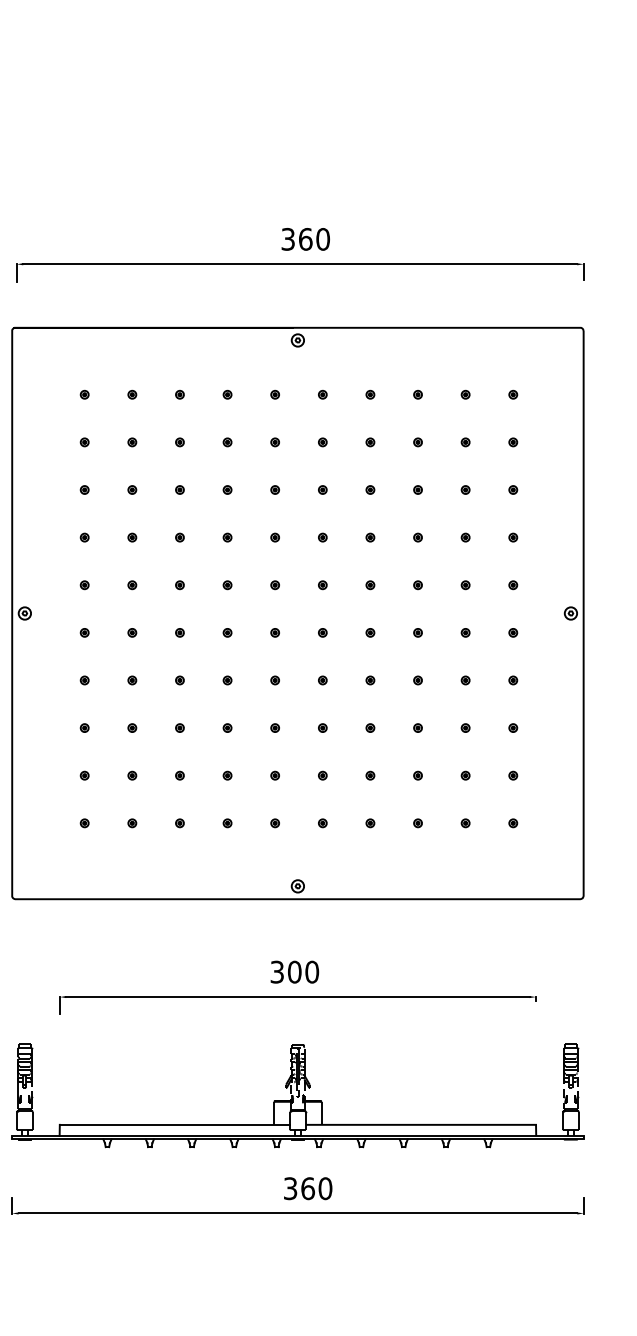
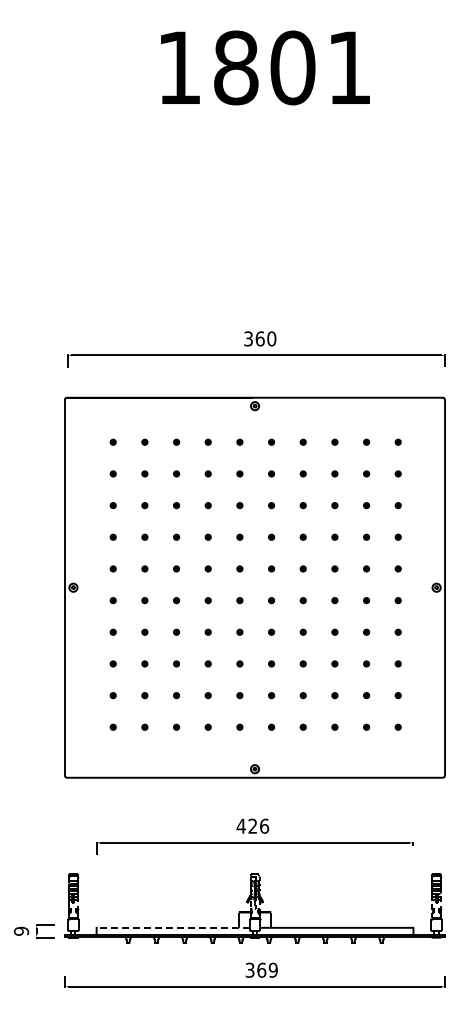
text: (294, 970) -> (252, 825), 300 -> 426
line: (173, 1124) -> (172, 927), solid -> dashed
text: (324, 1189) -> (272, 970), 360 -> 369

